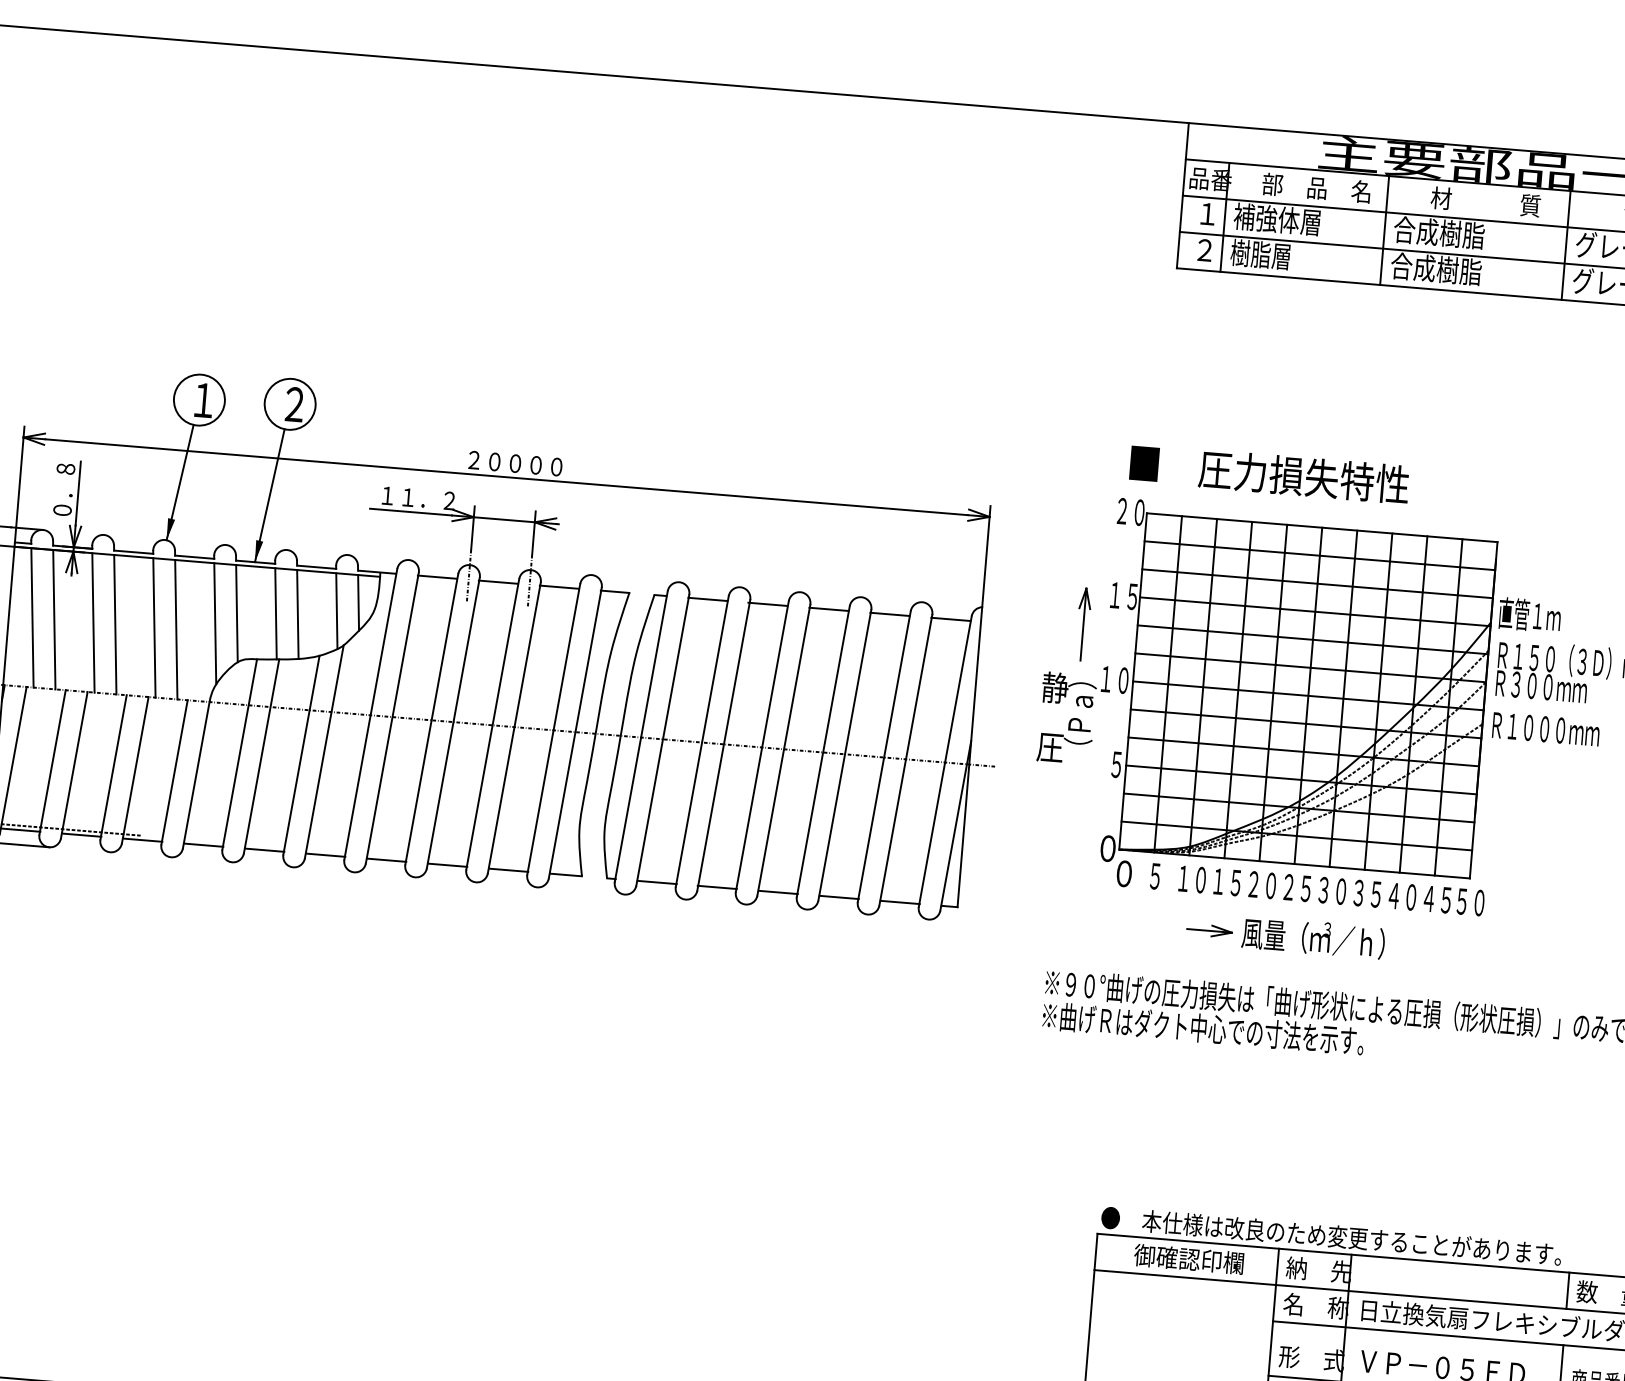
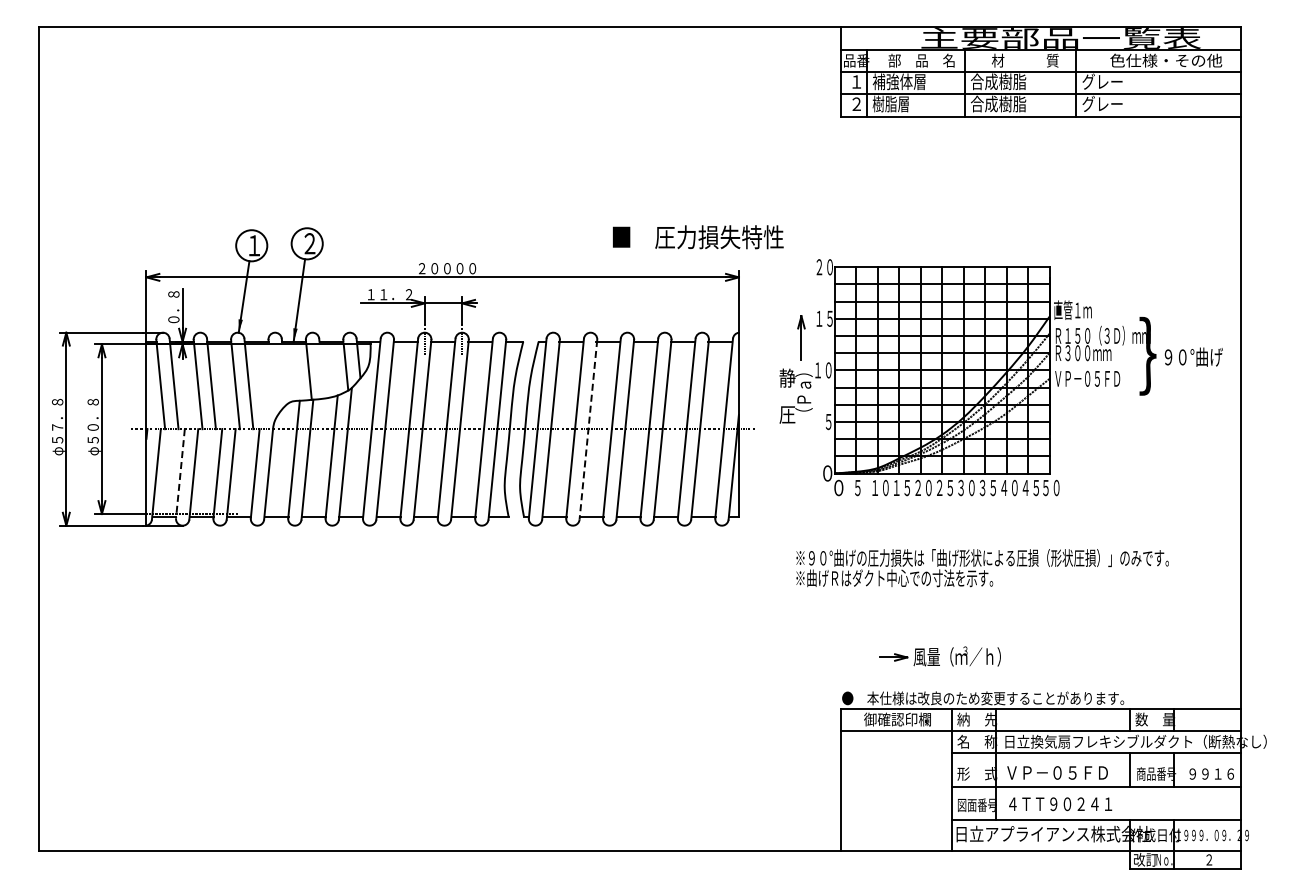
text: (1269, 474) -> (698, 237), moved
line: (237, 612) -> (285, 373), removed
line: (297, 614) -> (322, 371), removed
line: (215, 624) -> (272, 381), removed
text: (1546, 728) -> (1088, 378), Ｒ１０００ｍｍ -> ＶＰ－０５ＦＤ
line: (723, 746) -> (588, 430), solid -> dashed
line: (52, 761) -> (180, 473), solid -> dashed
part: (1284, 935) -> (939, 656), moved

